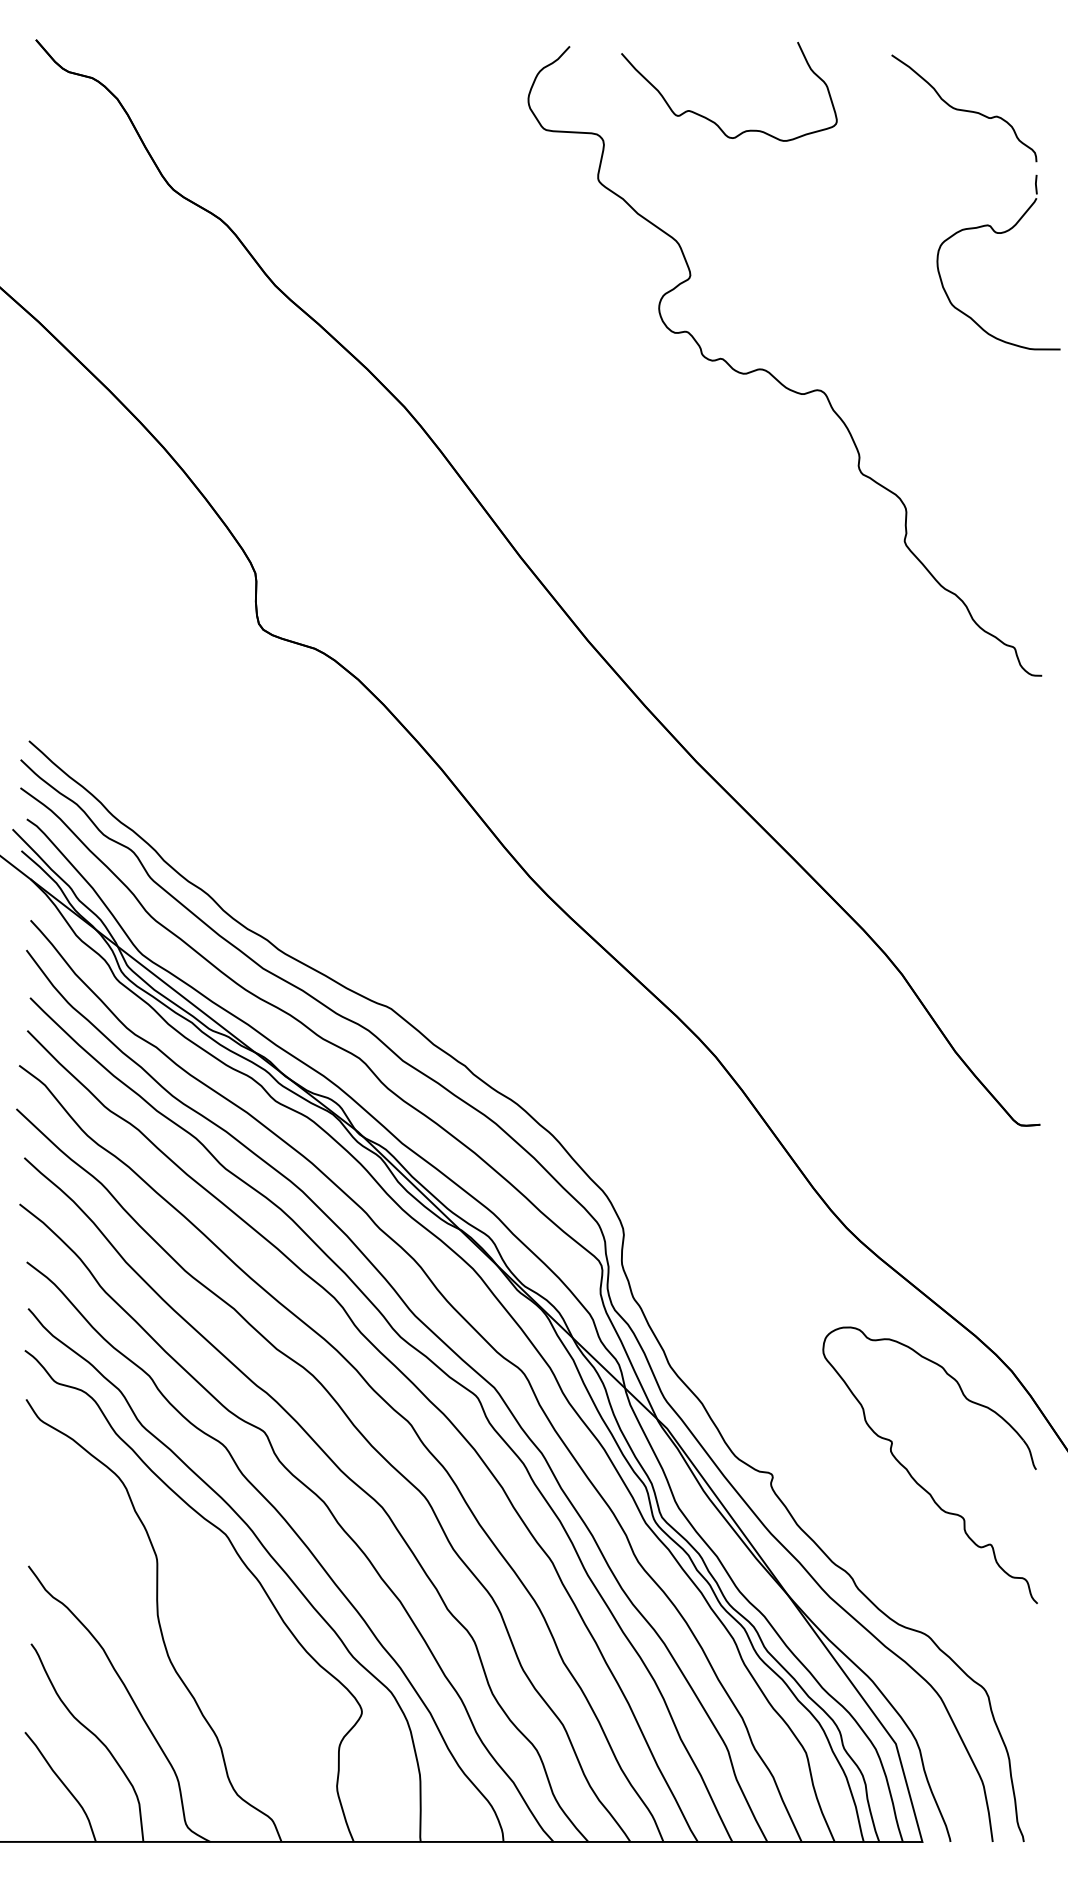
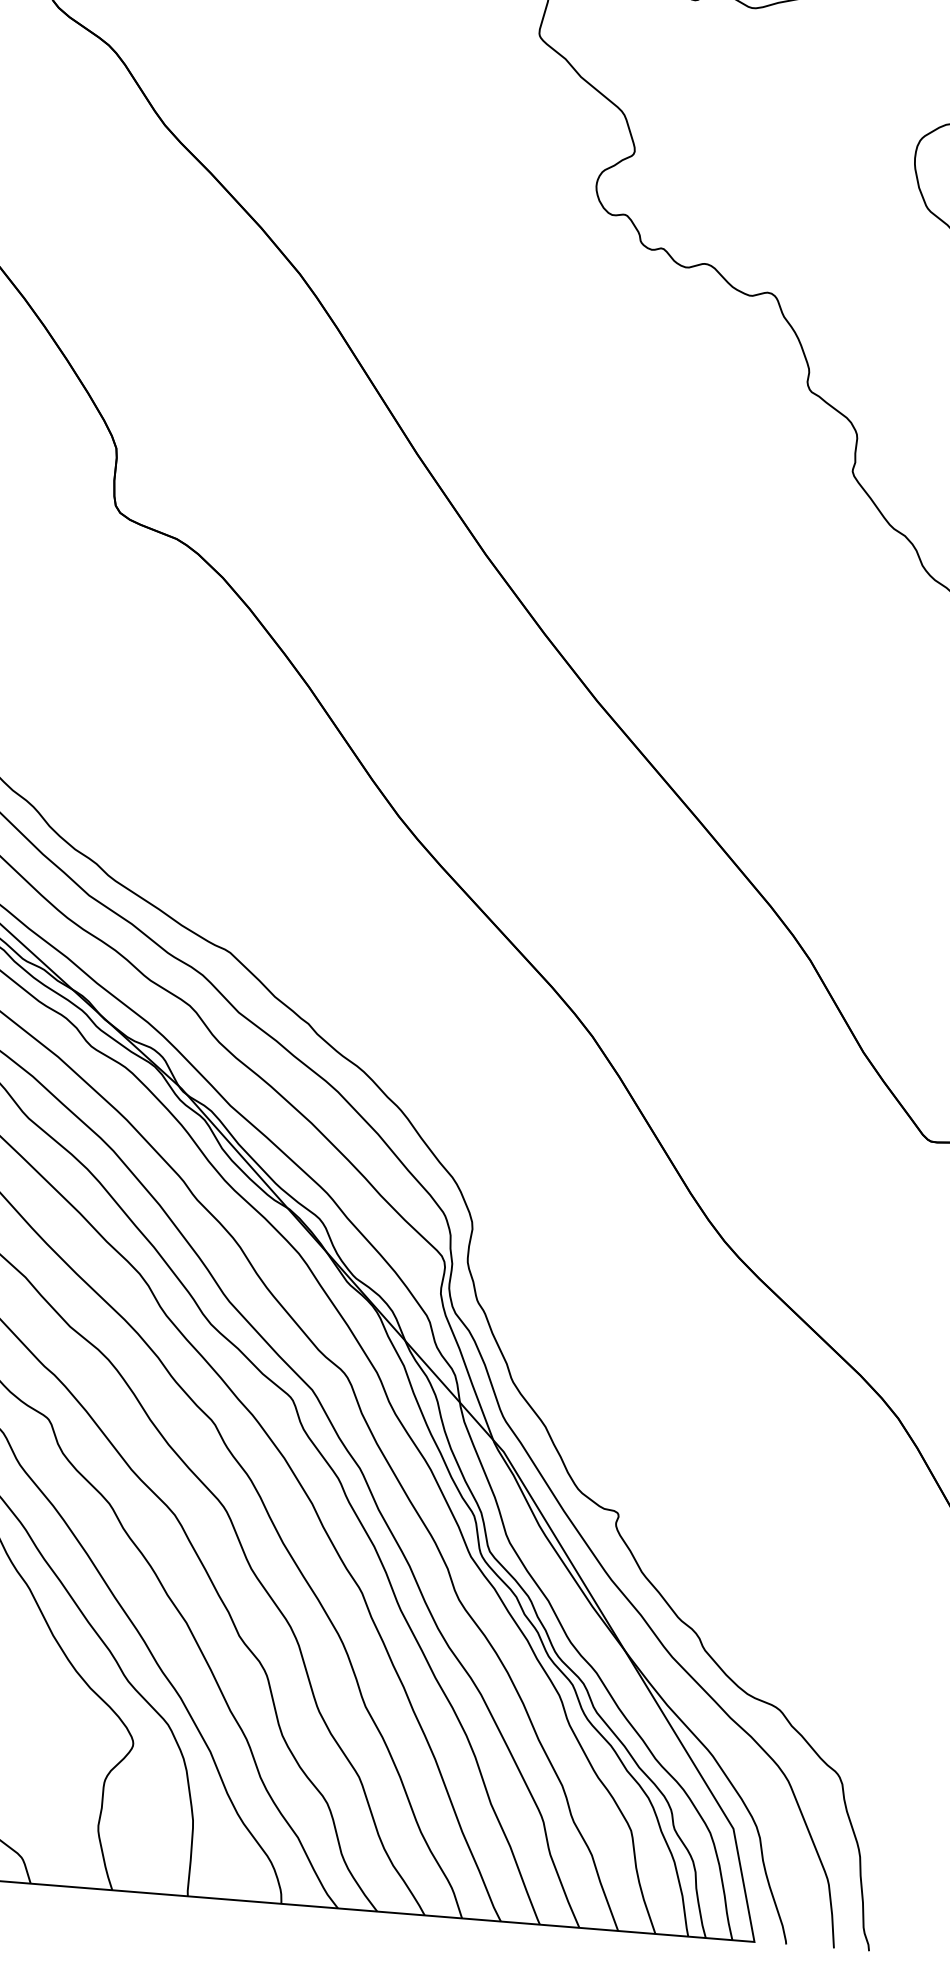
part: (914, 1478) -> (778, 1530), removed

